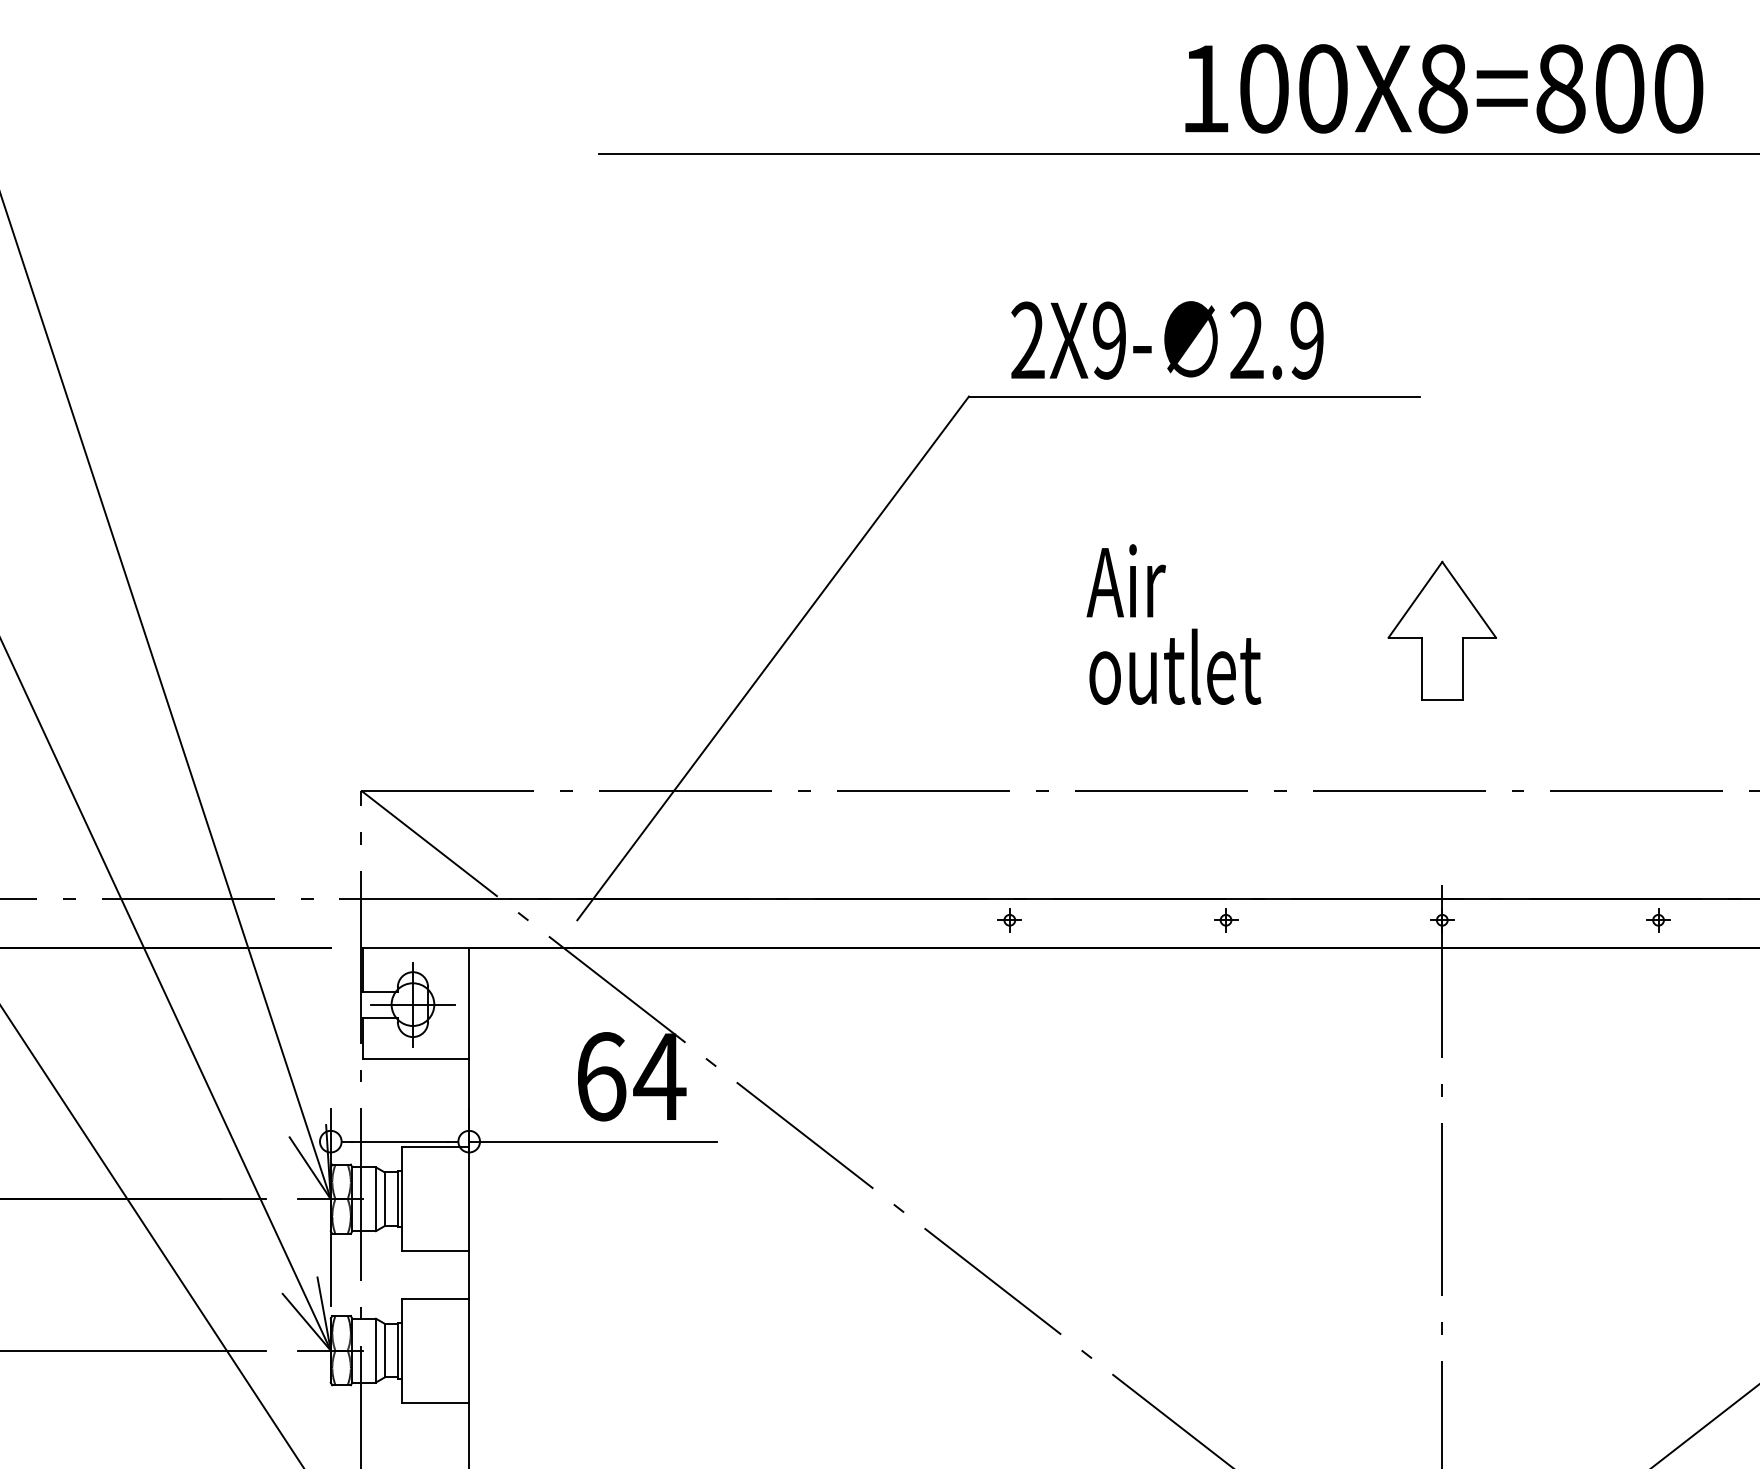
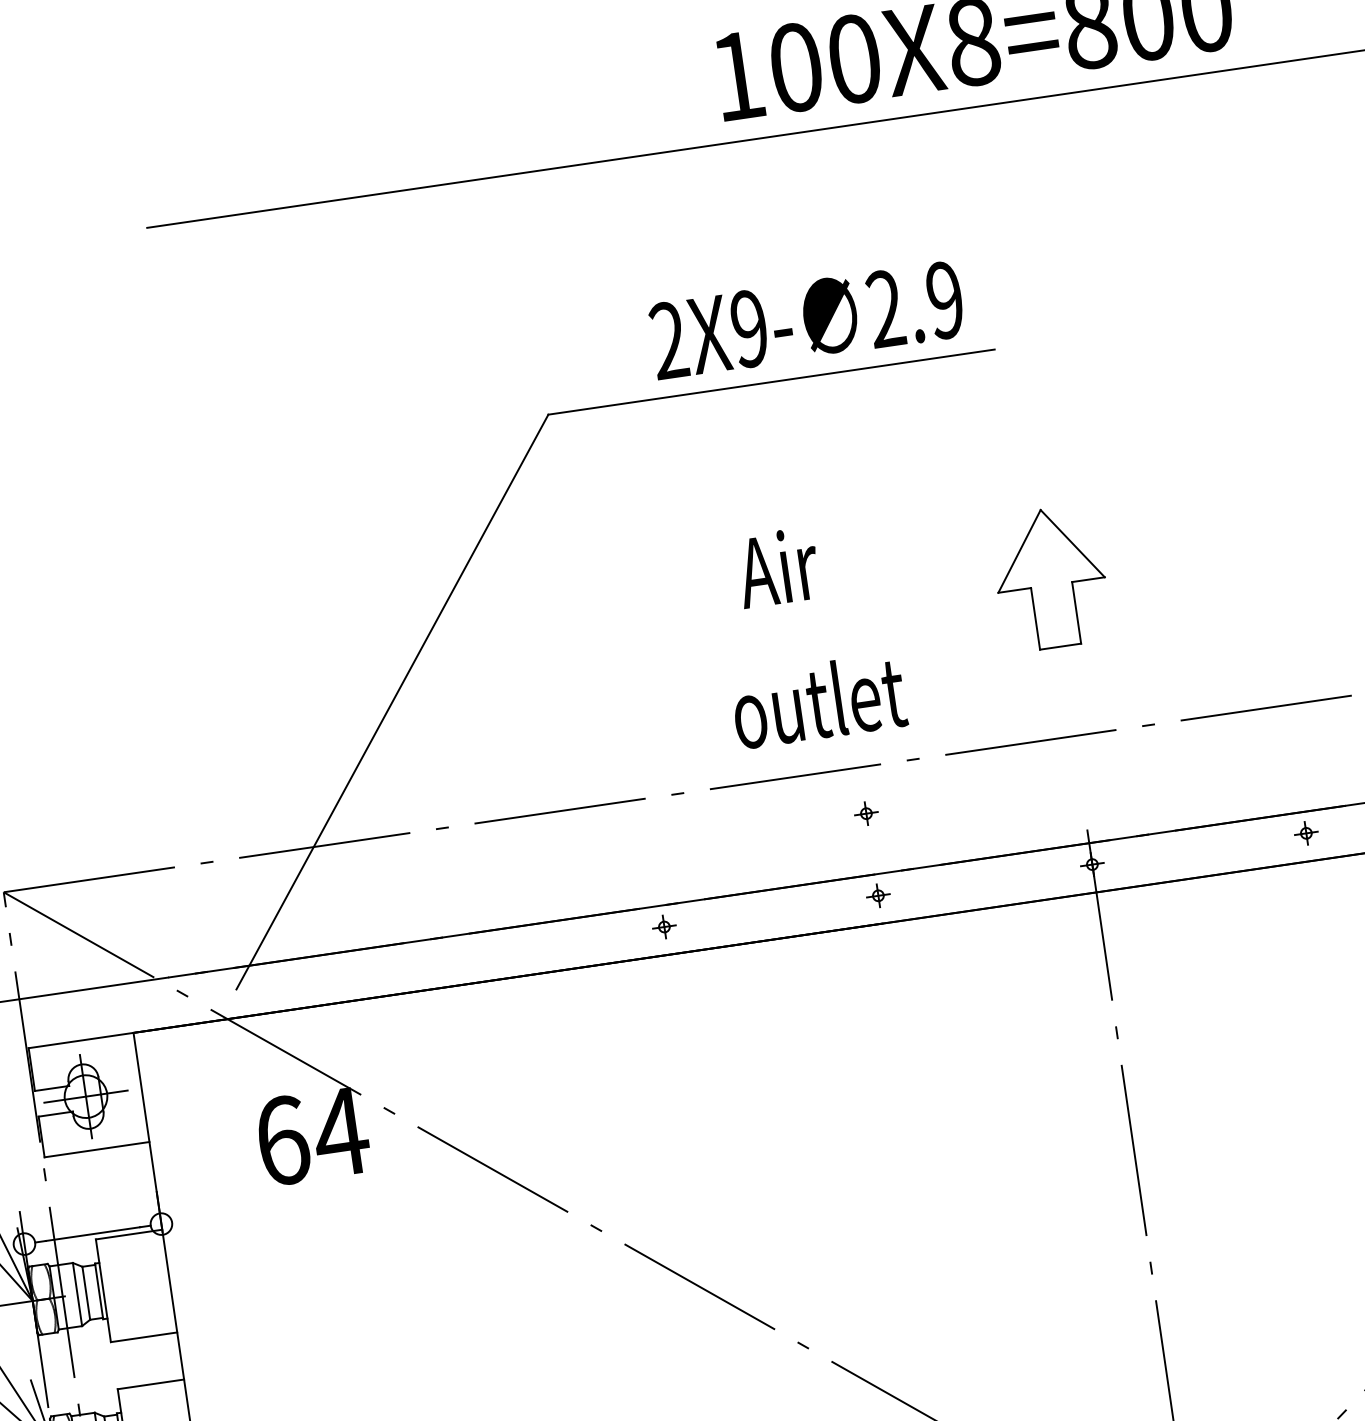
text: (1167, 340) -> (807, 320), moved
text: (1125, 580) -> (777, 567), moved
text: (1175, 666) -> (819, 700), moved
part: (1226, 837) -> (866, 813), added
line: (593, 1141) -> (284, 1206), removed

